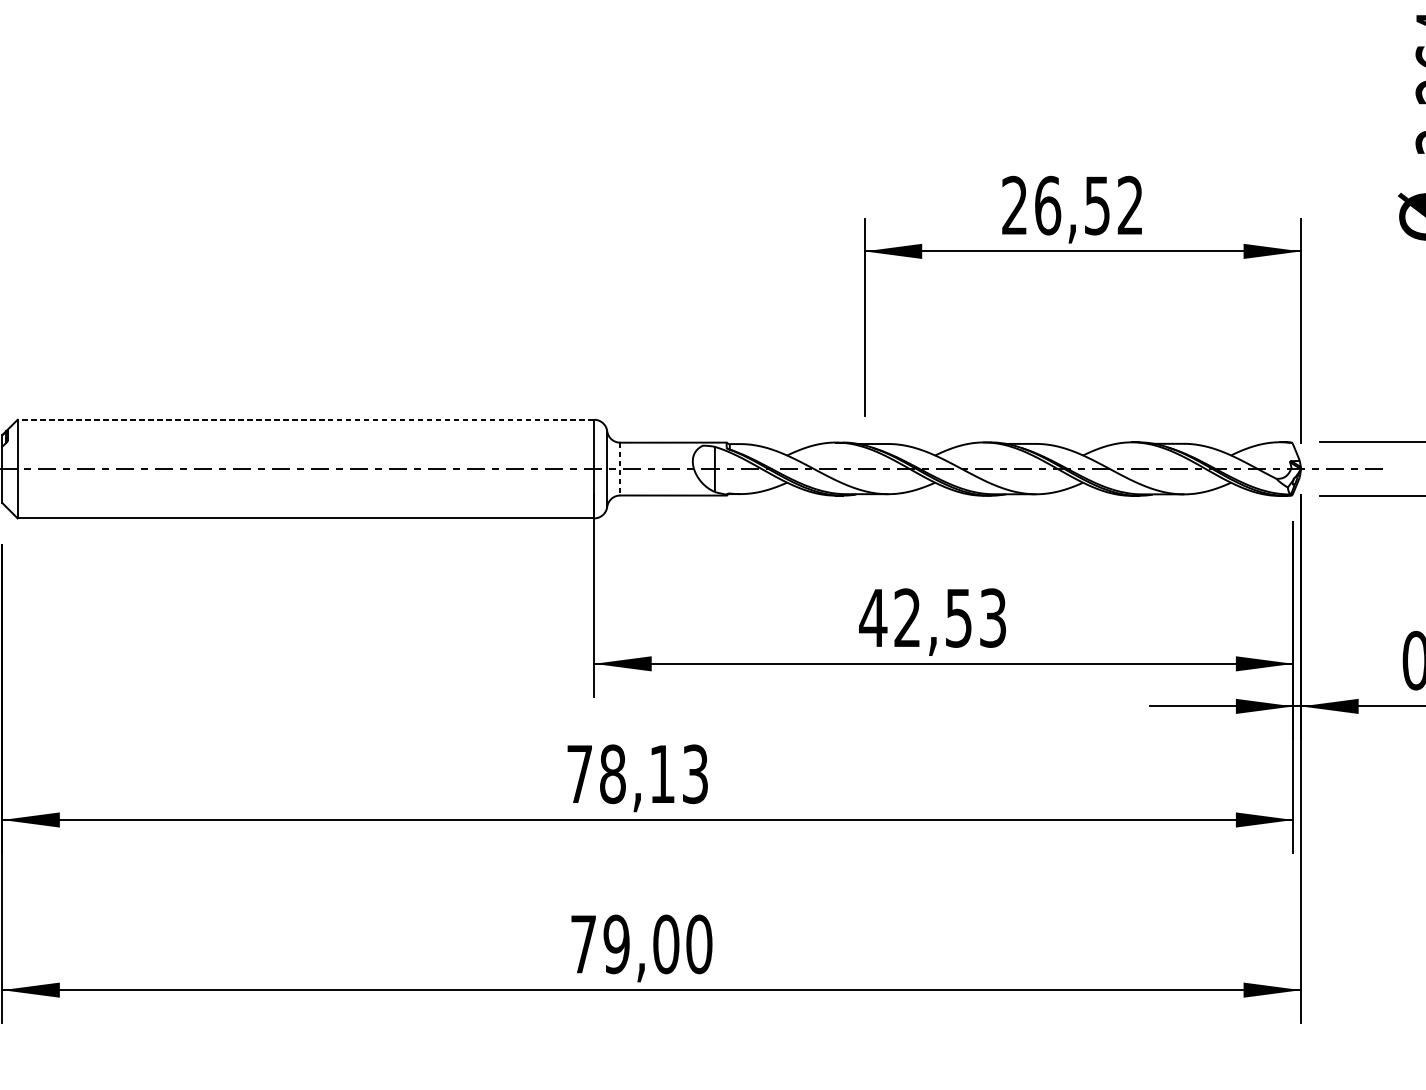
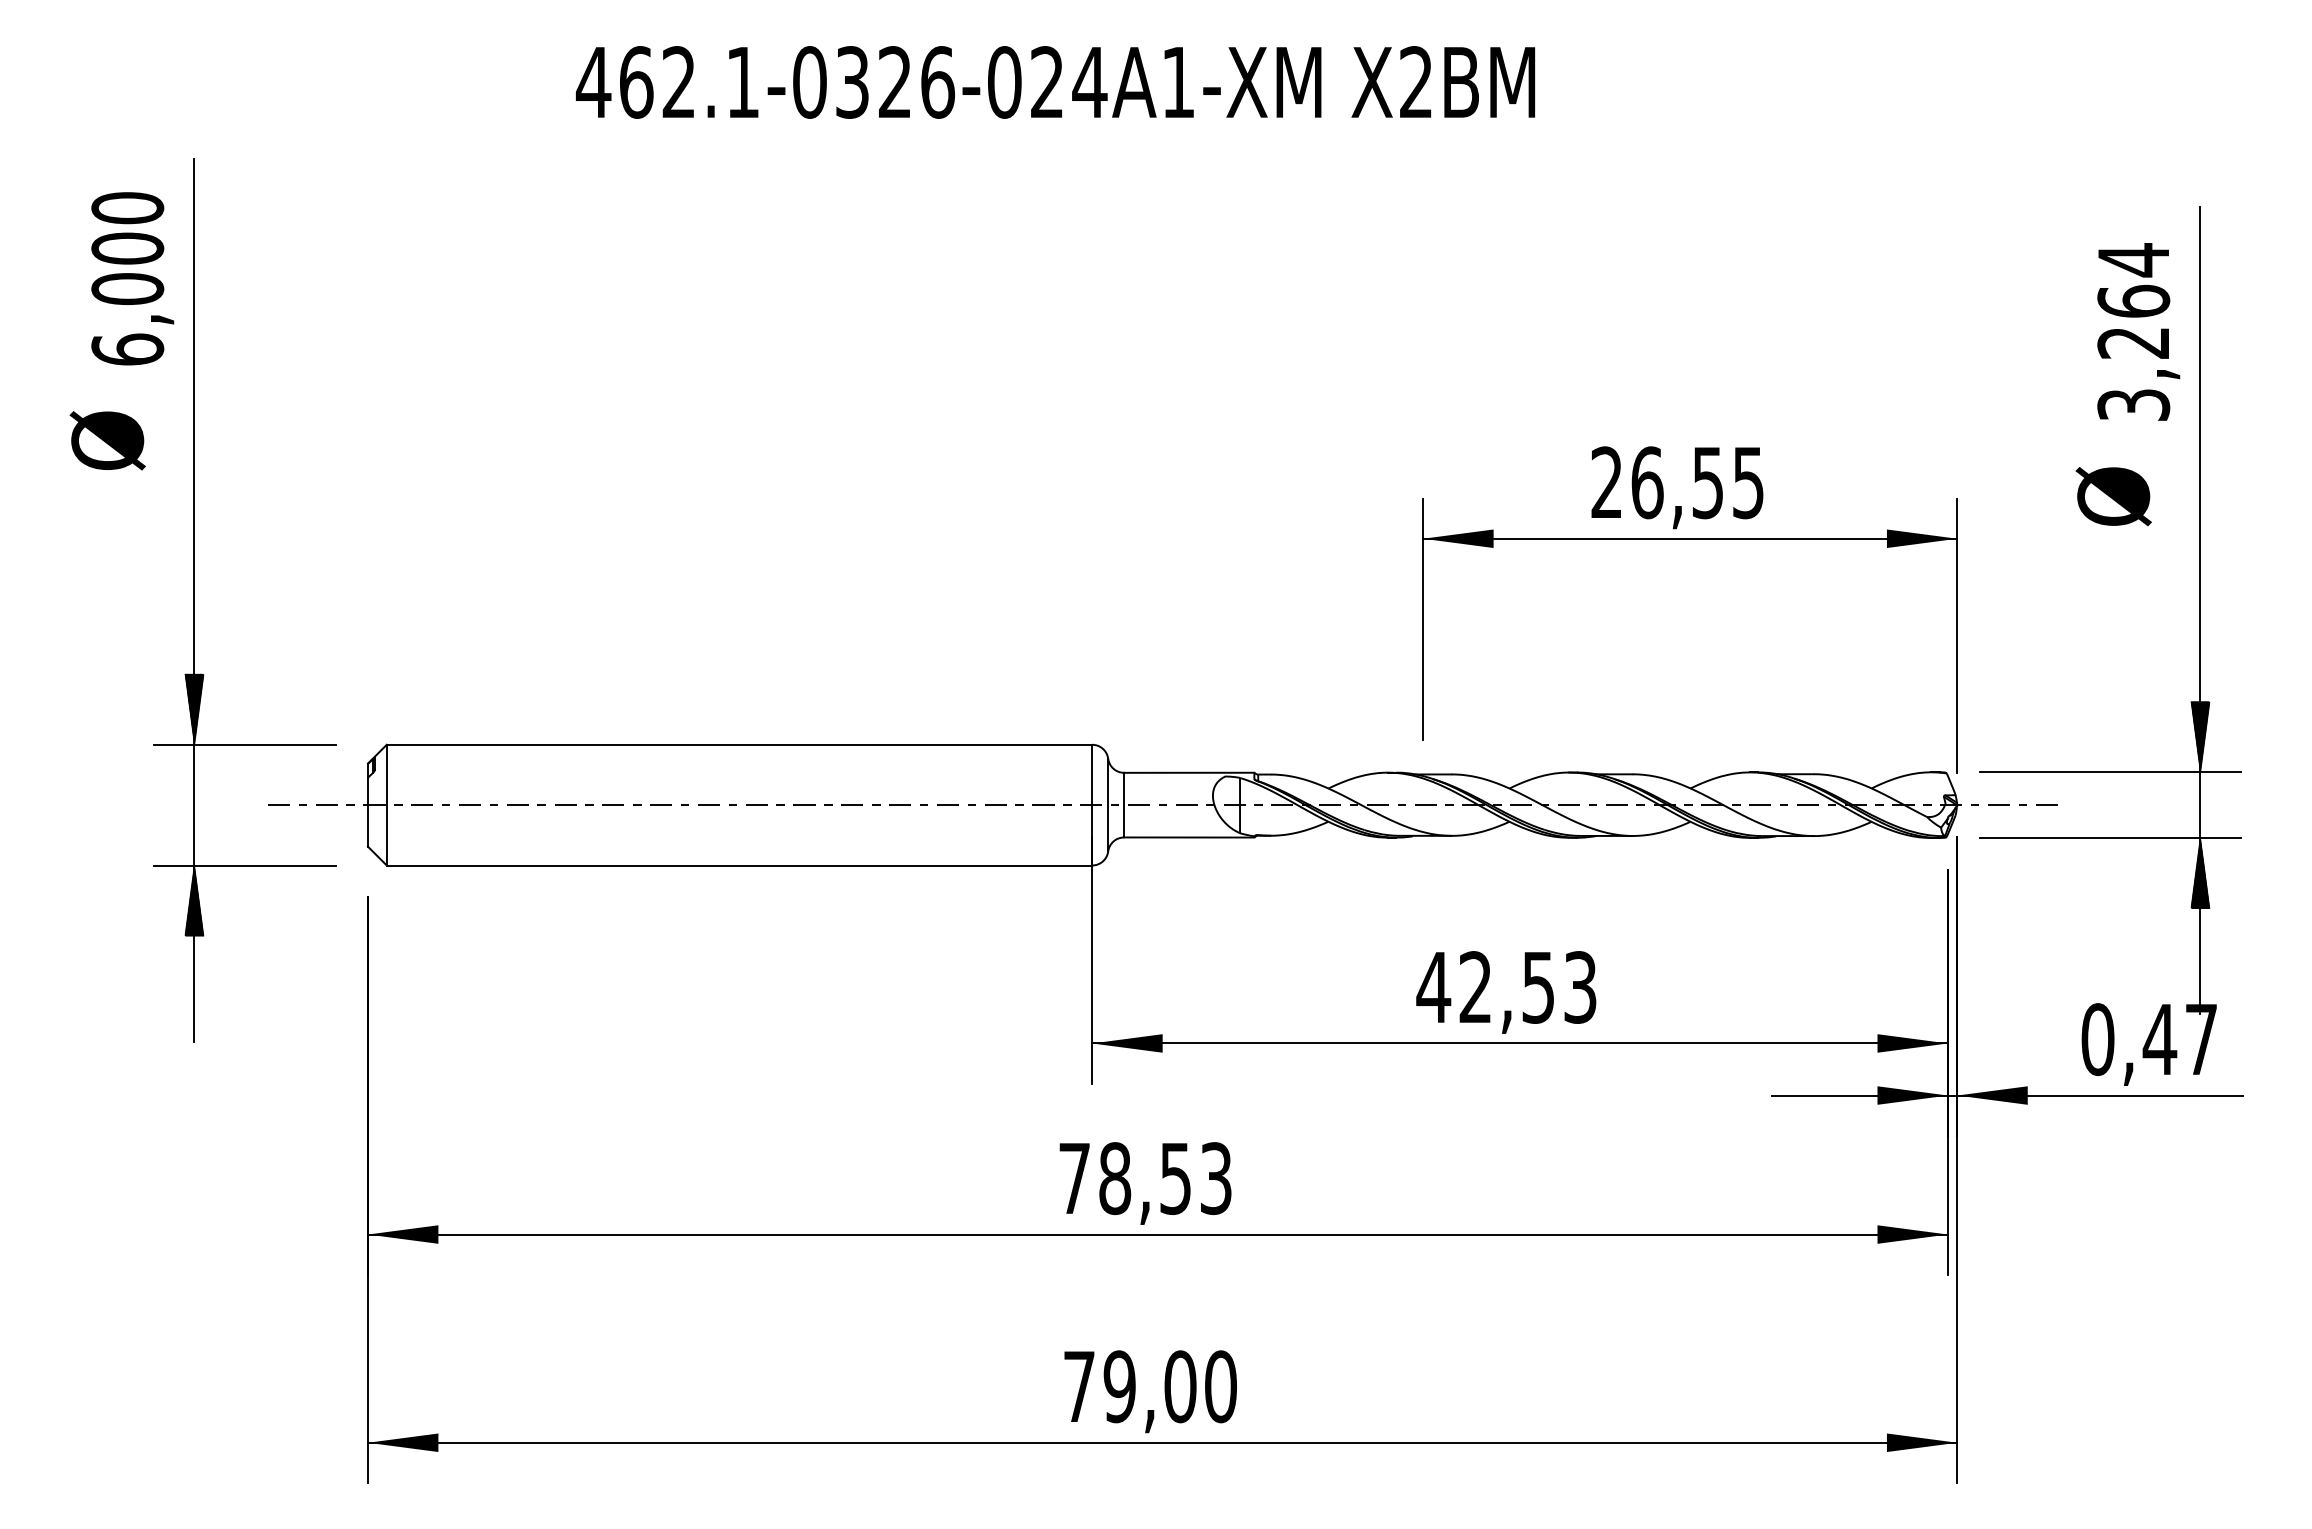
text: (1130, 205) -> (1748, 482), 26,52 -> 26,55
line: (305, 419) -> (739, 744), dashed -> solid
line: (620, 469) -> (1124, 805), dashed -> solid
text: (662, 775) -> (1175, 1179), 78,13 -> 78,53

